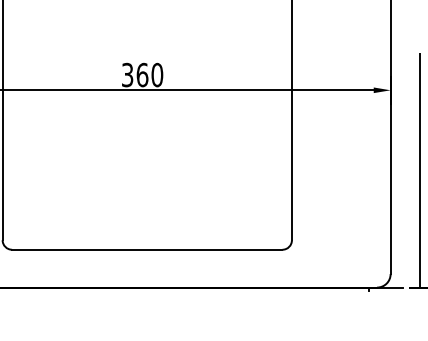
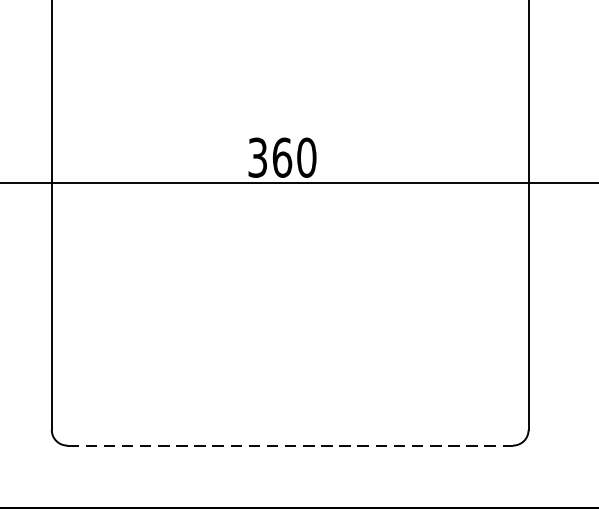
line: (147, 249) -> (290, 445), solid -> dashed

